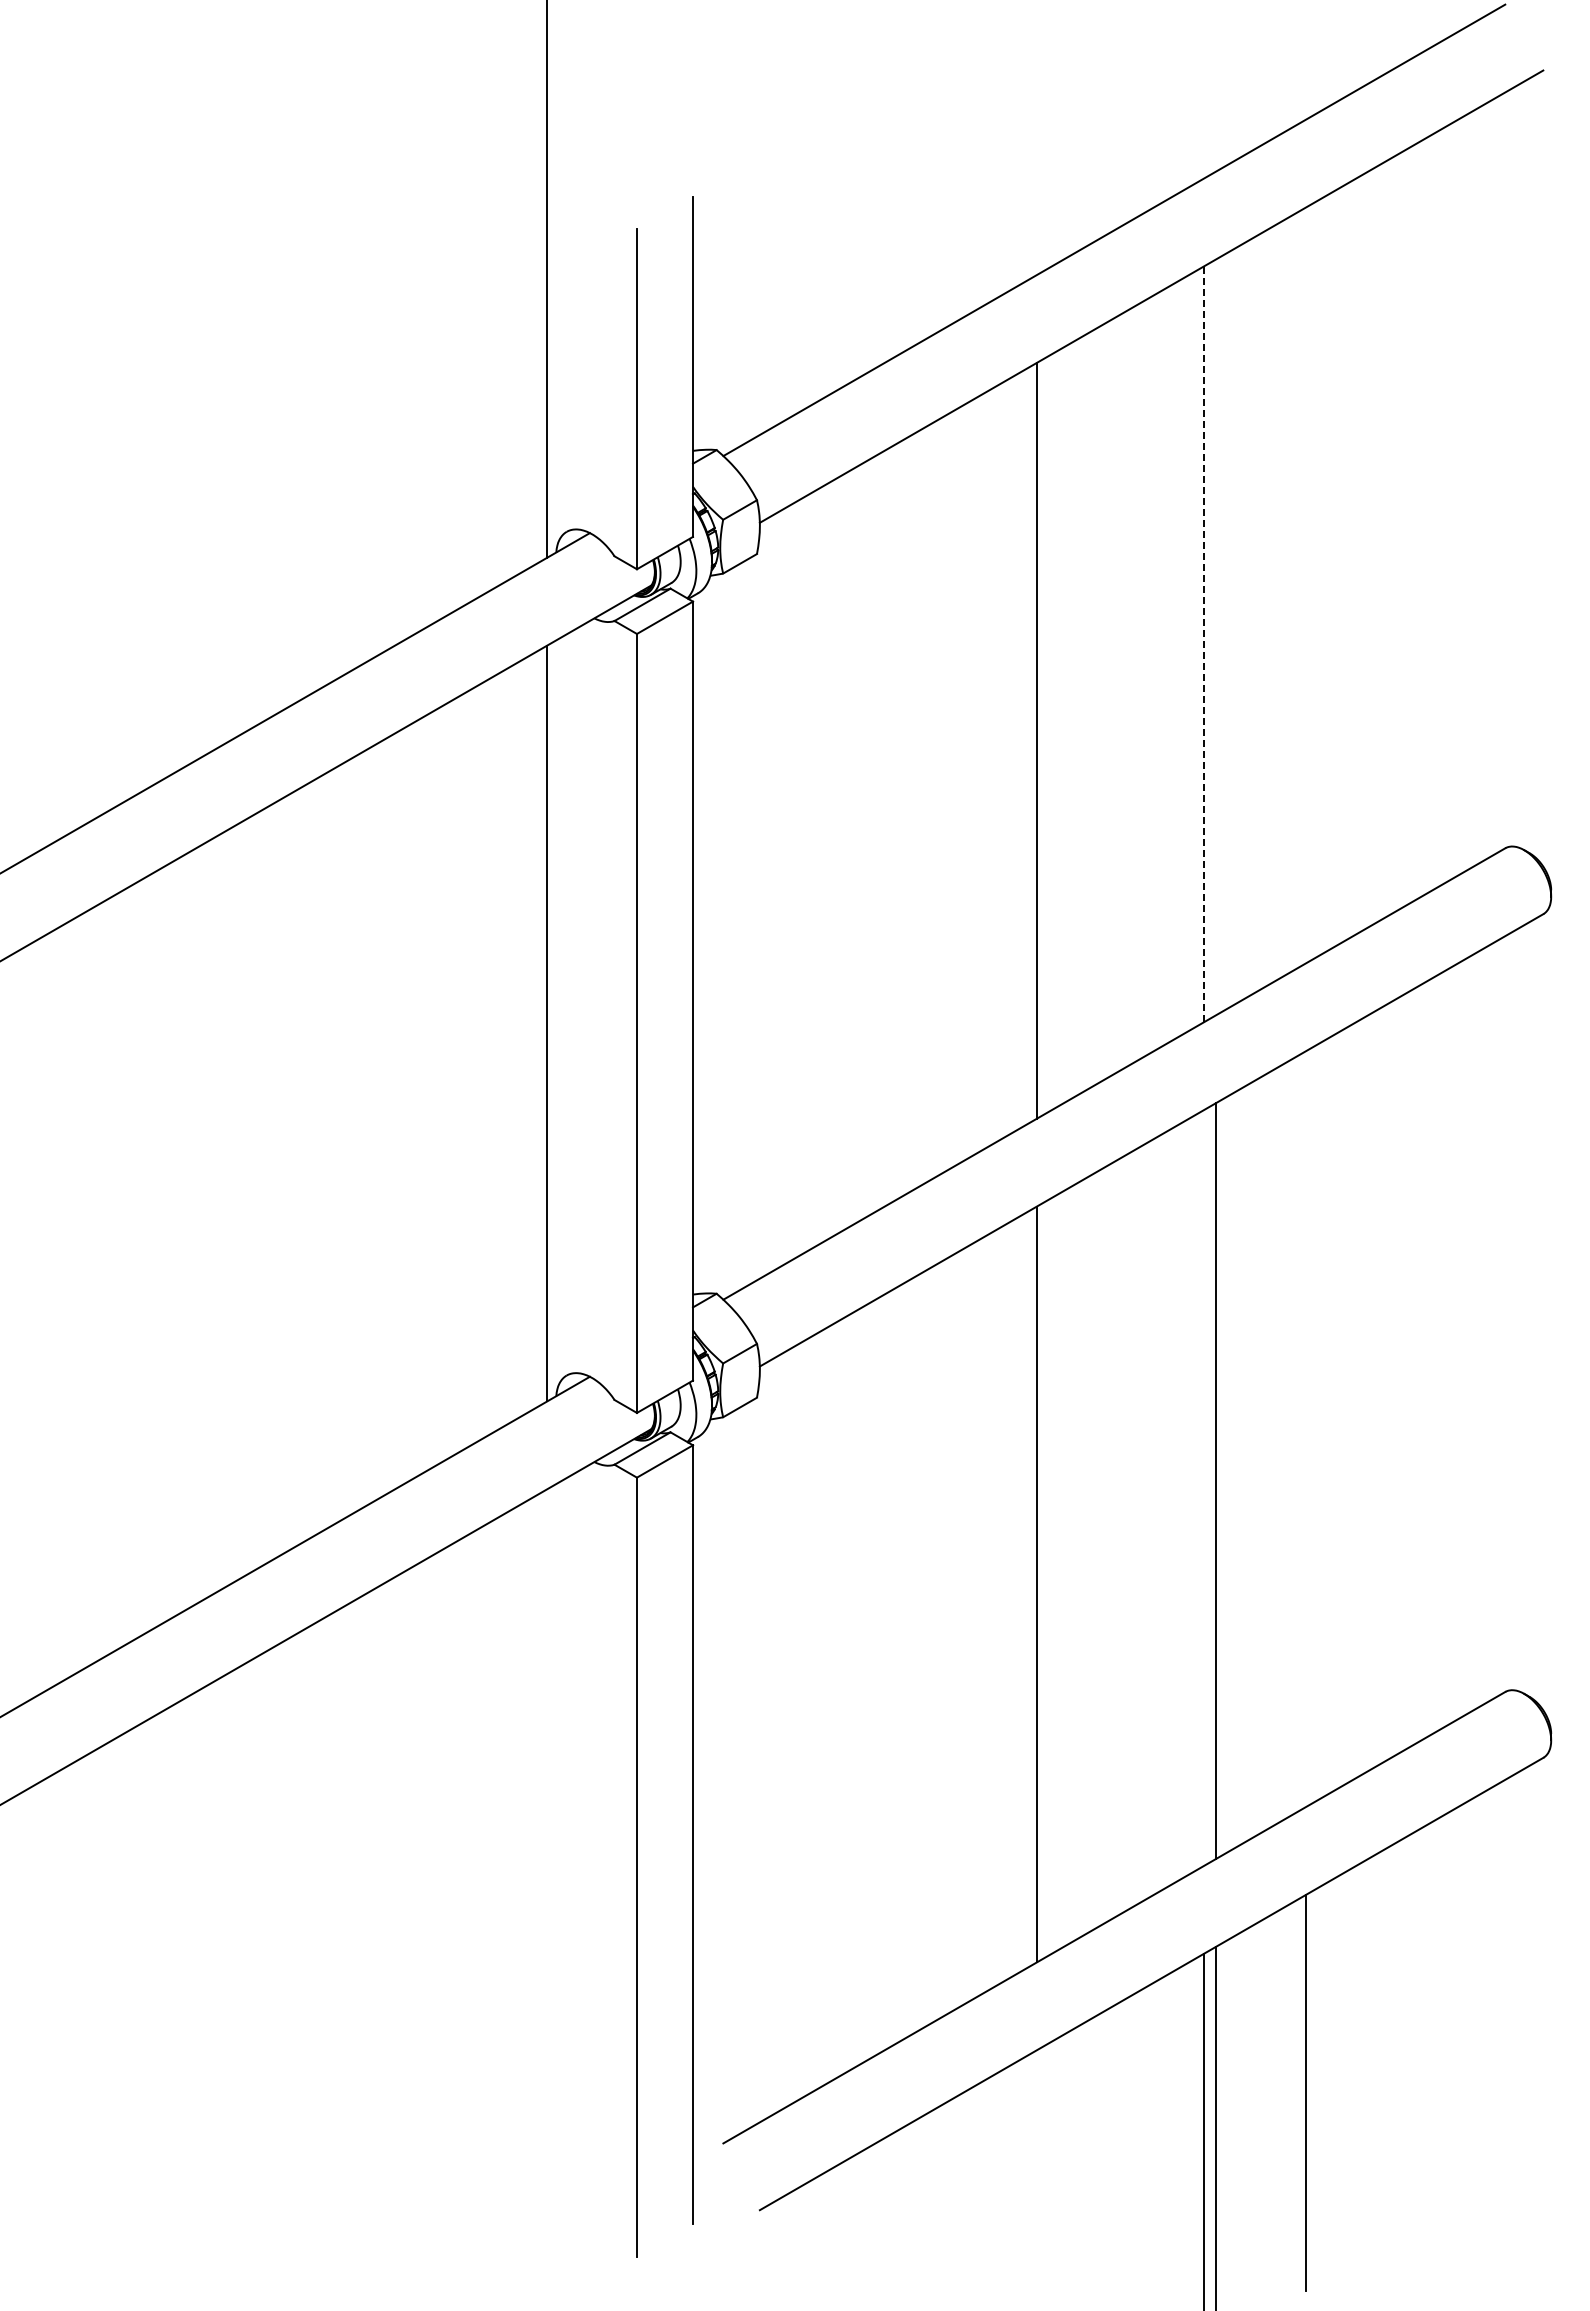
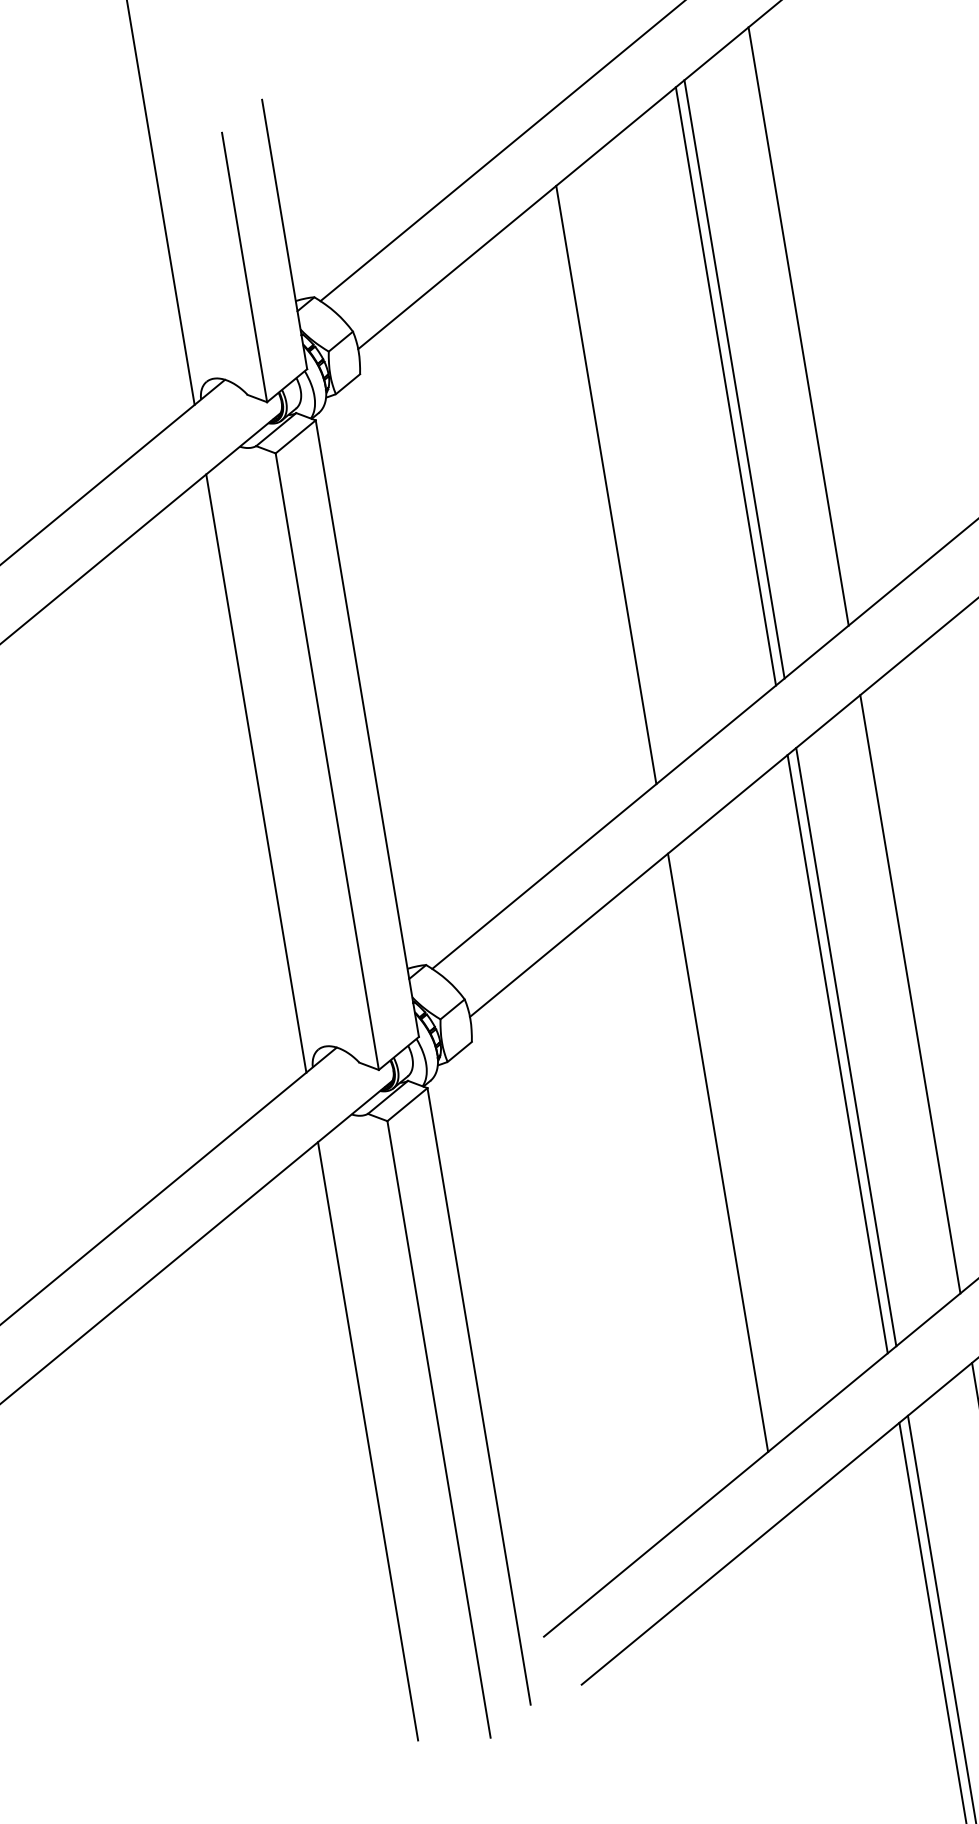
line: (1305, 585) -> (798, 326), added
line: (1216, 637) -> (734, 379), added
line: (1204, 644) -> (726, 386), dashed -> solid
line: (1305, 1429) -> (910, 994), added
line: (1204, 1487) -> (837, 1053), added
line: (547, 1867) -> (368, 1441), added

